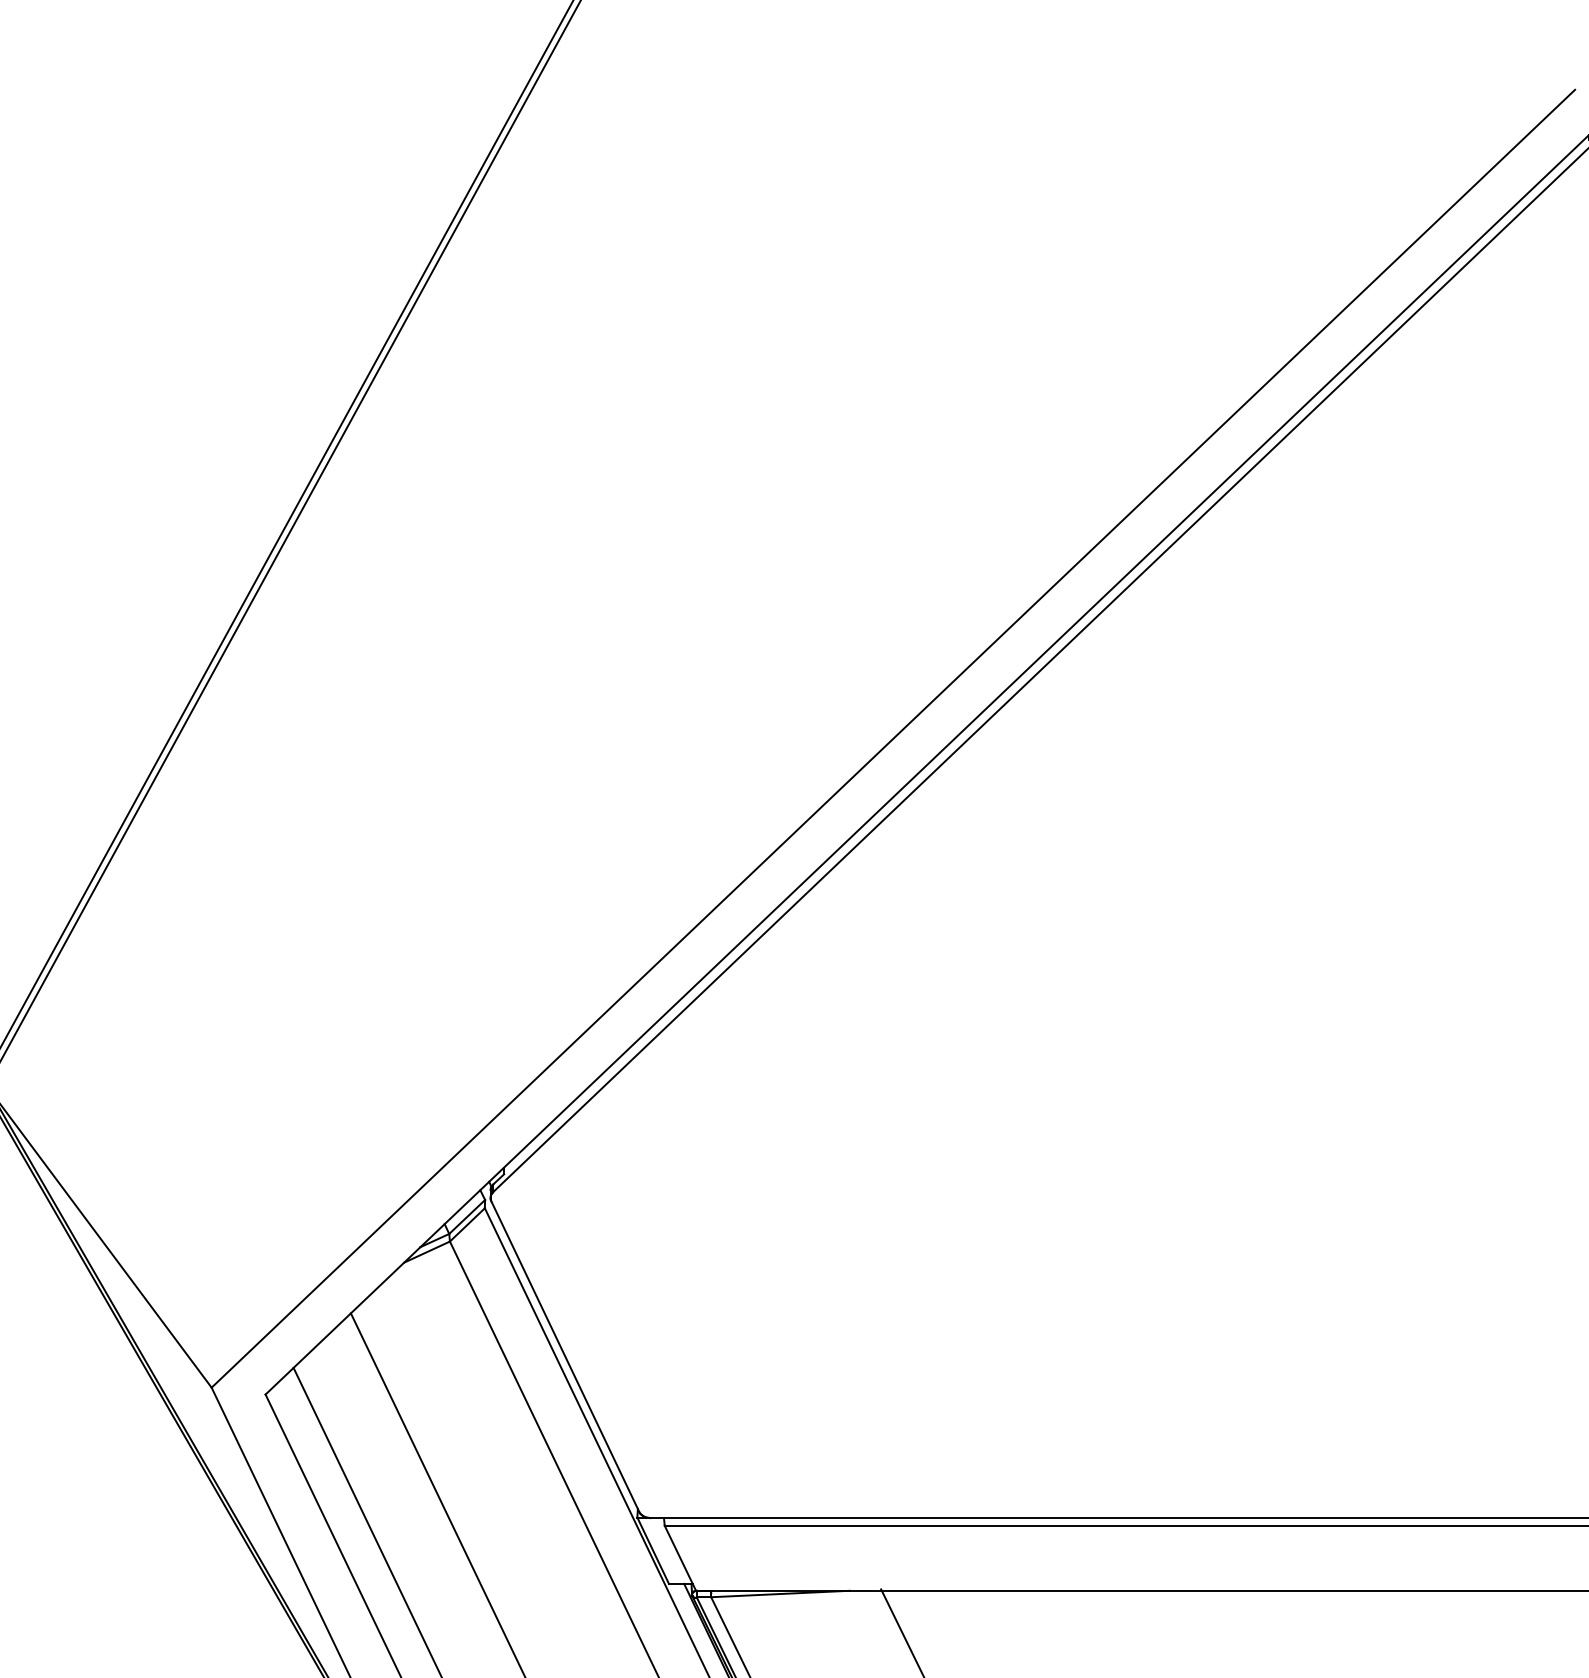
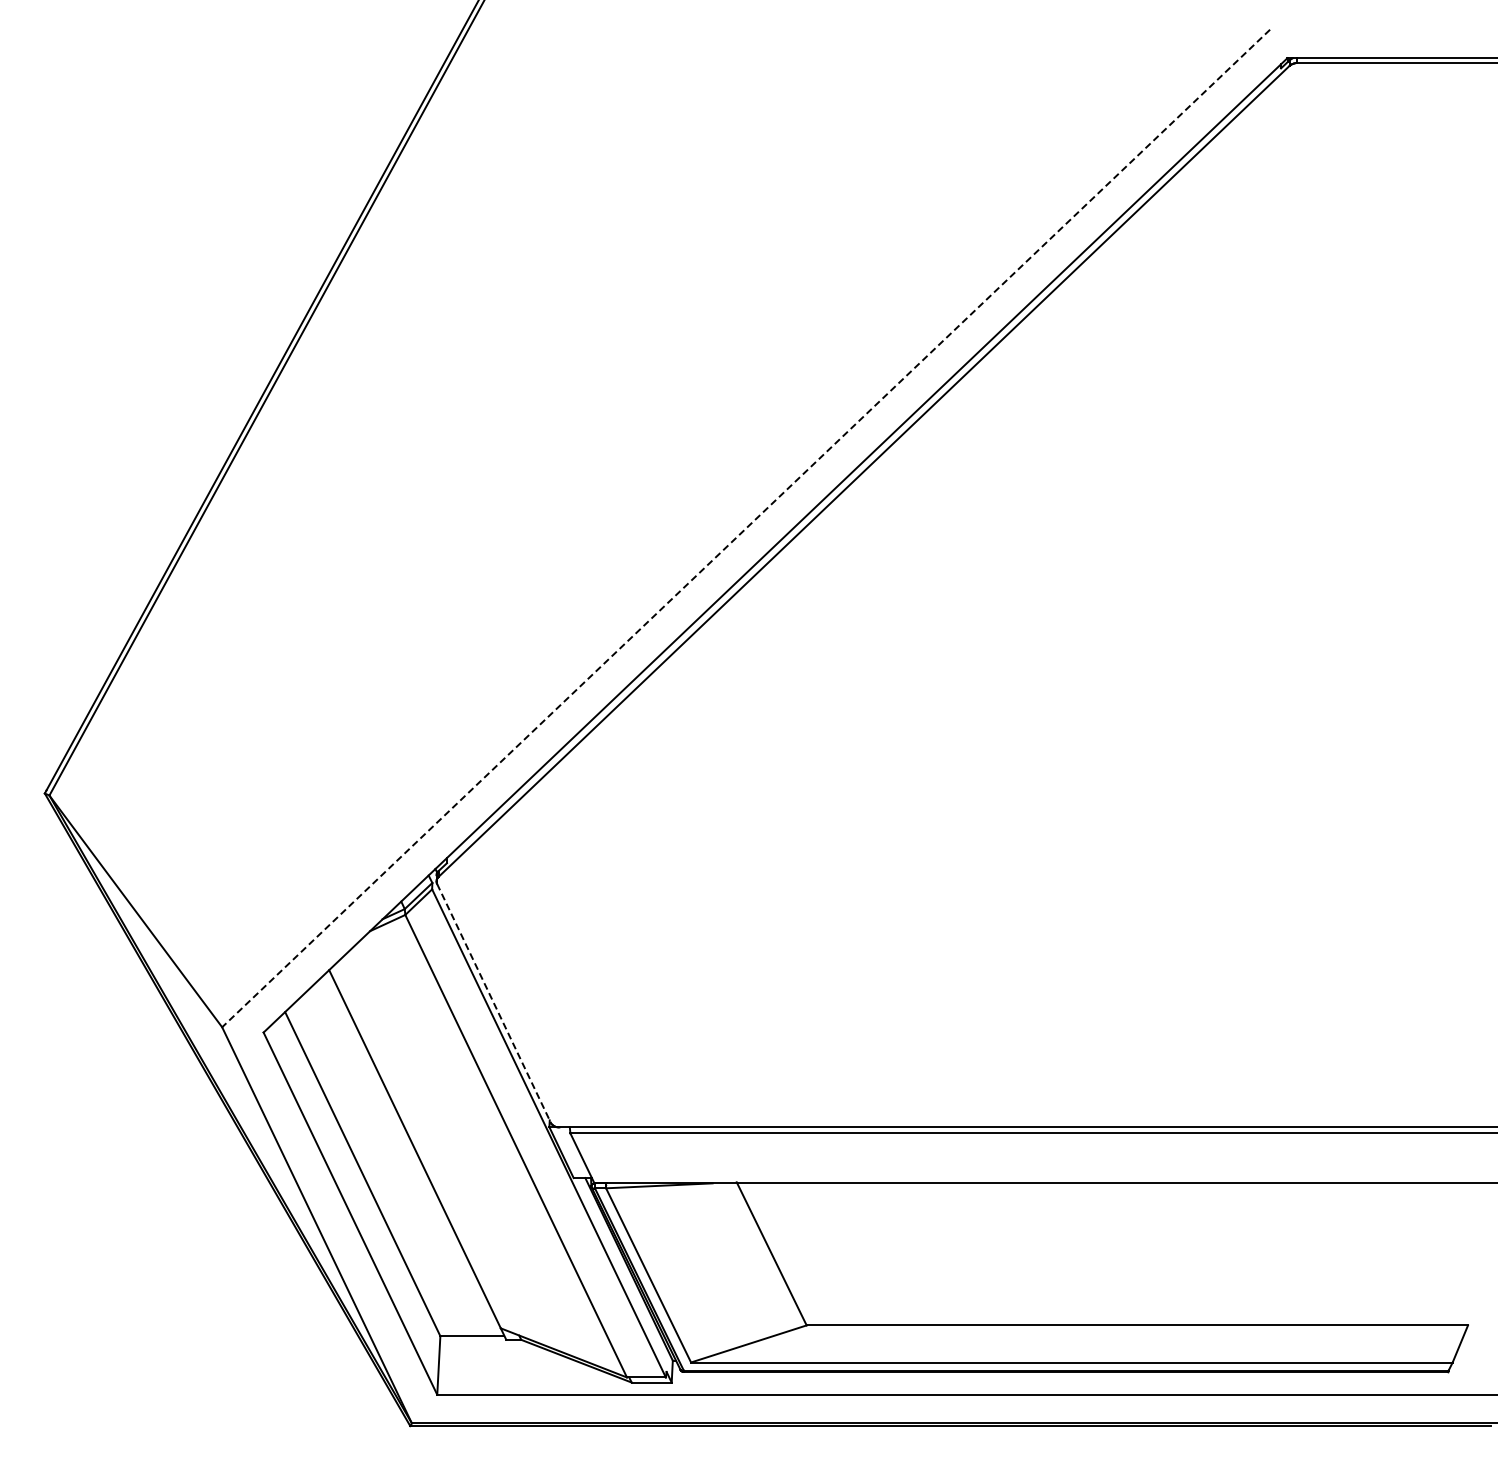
line: (892, 738) -> (745, 528), solid -> dashed
line: (565, 1356) -> (494, 1003), solid -> dashed

